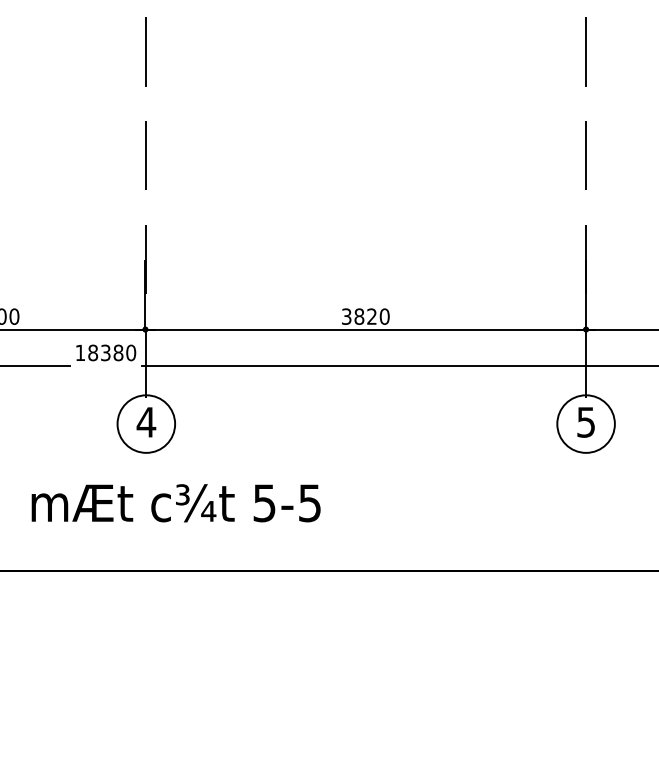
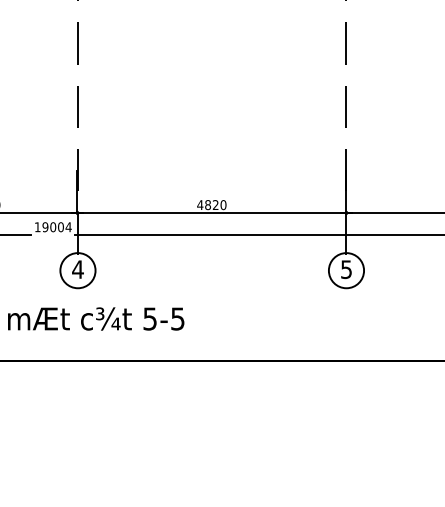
text: (347, 317) -> (200, 205), 3820 -> 4820
text: (111, 353) -> (56, 227), 18380 -> 19004

